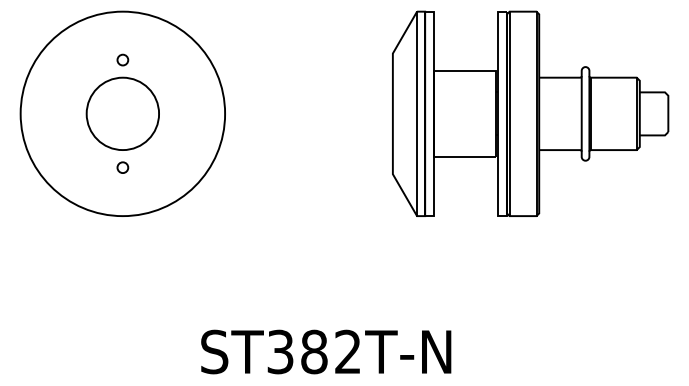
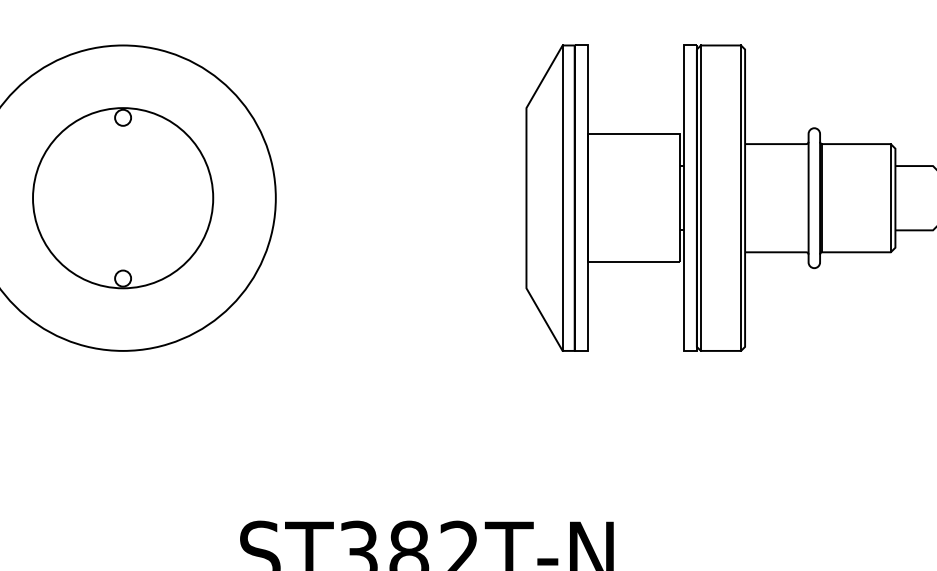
circle: (122, 113) -> (122, 197), size x1.67

